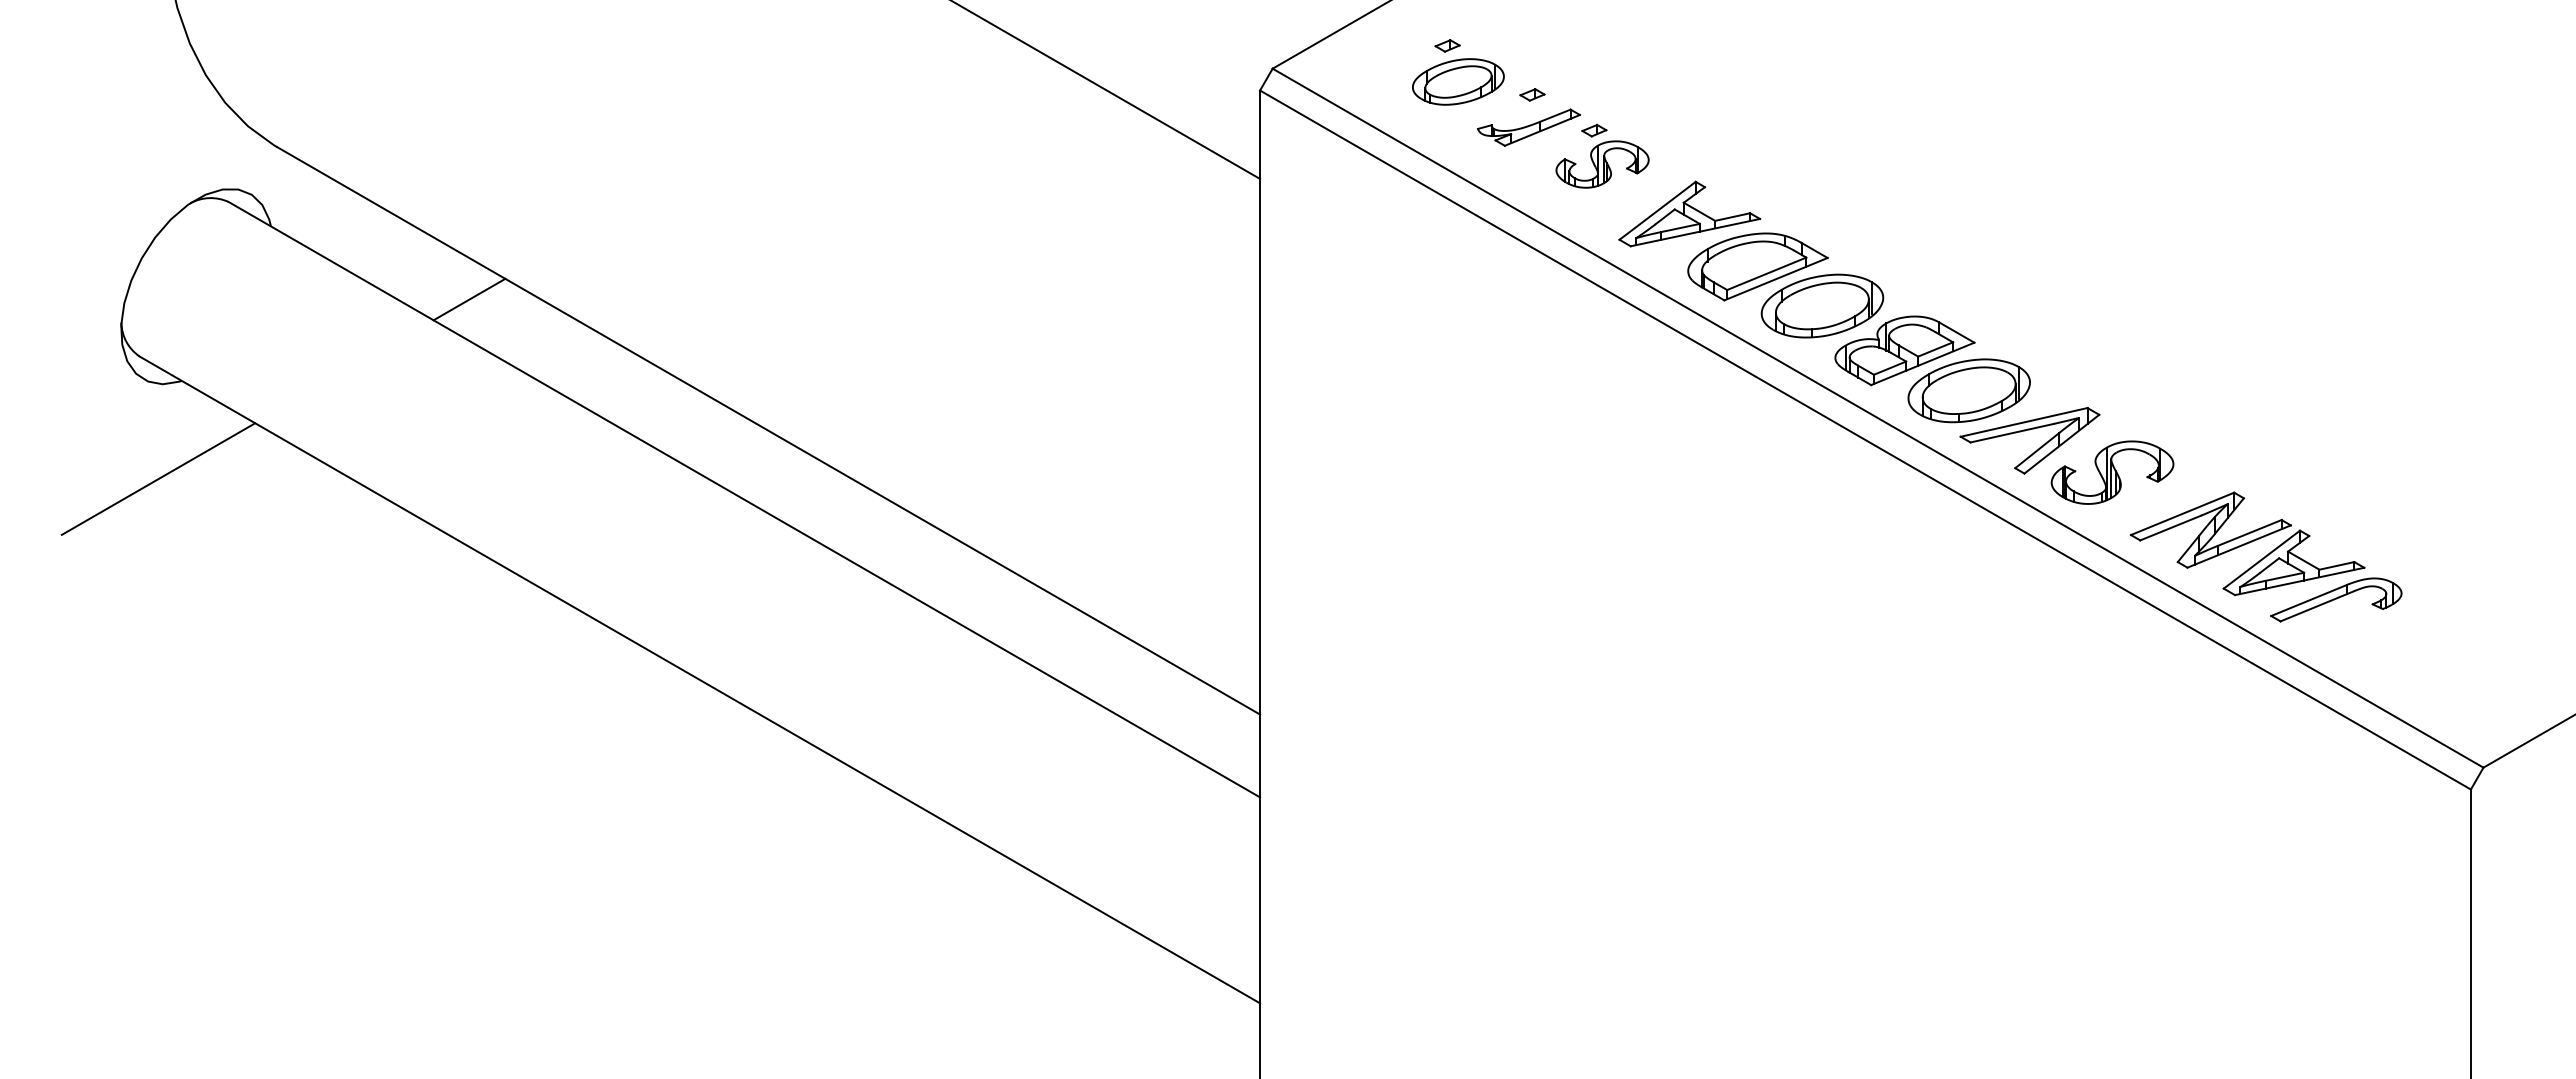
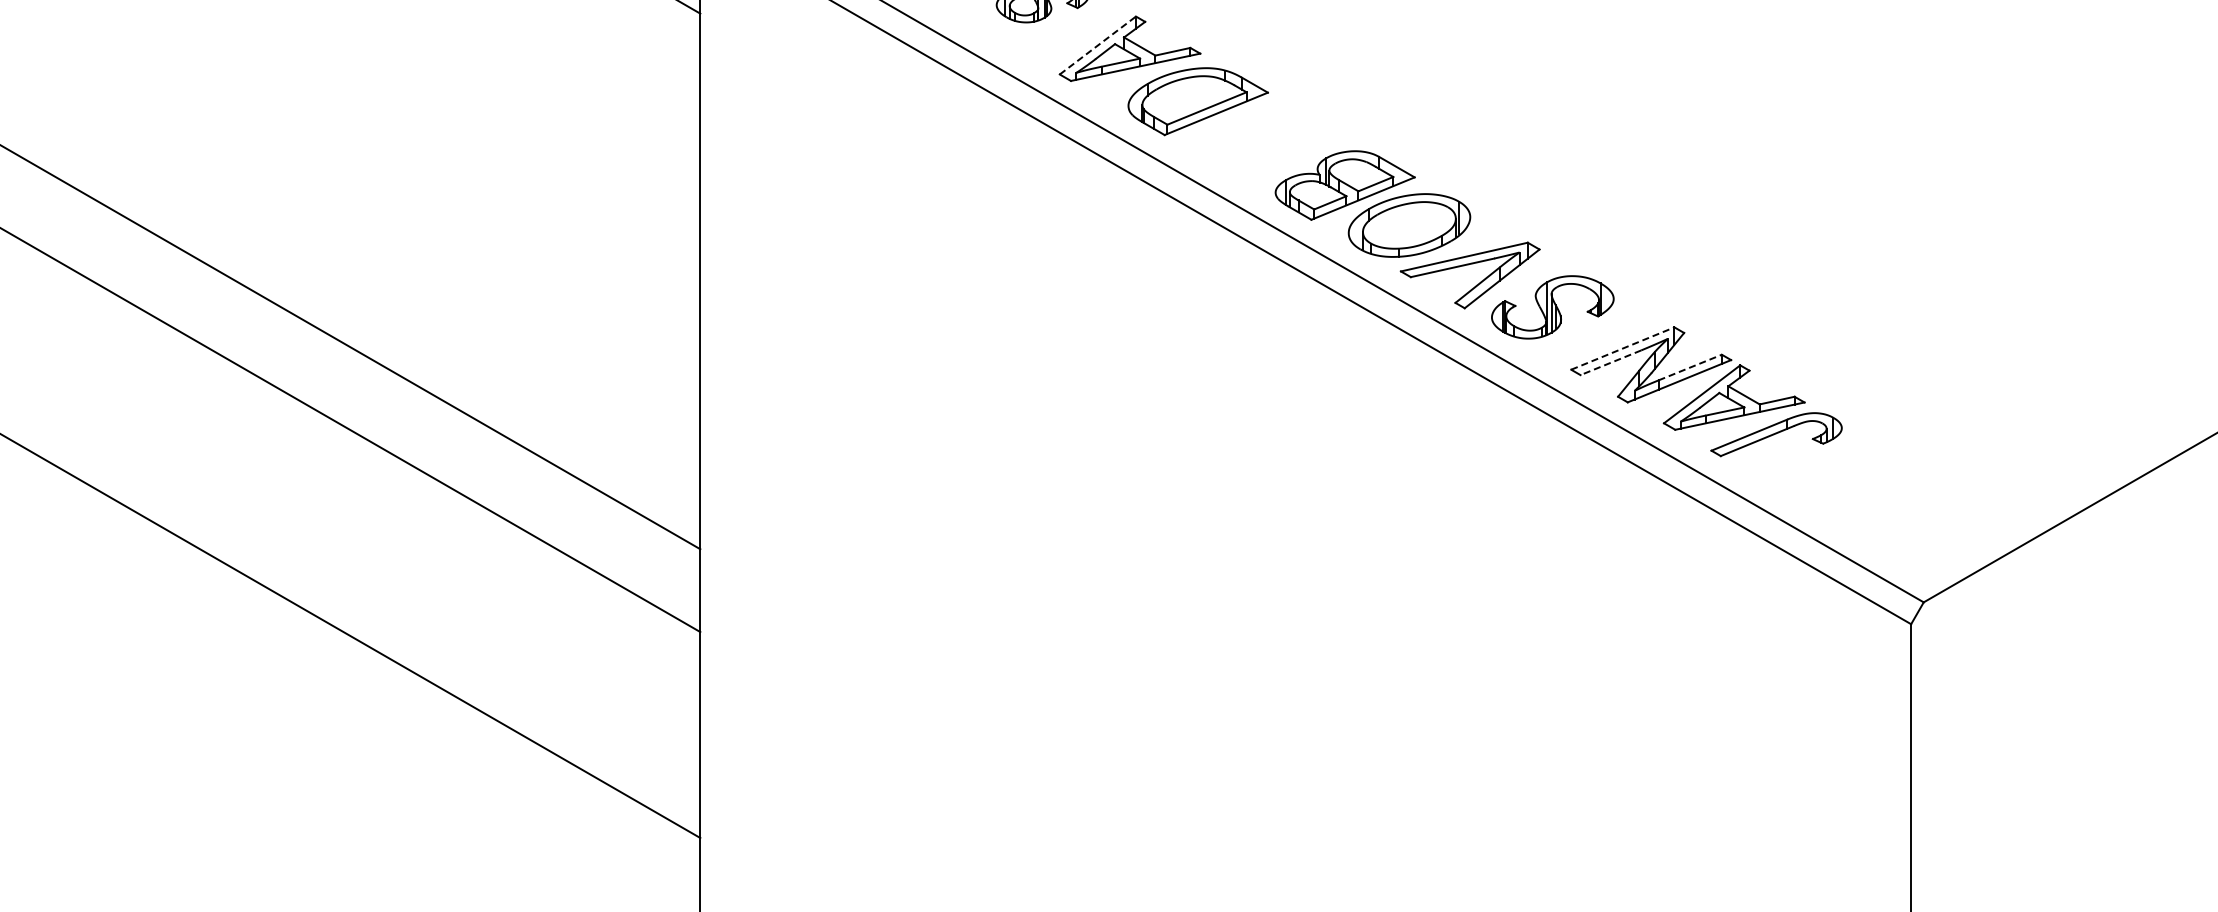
line: (1657, 210) -> (1097, 45), solid -> dashed
part: (1822, 305) -> (1262, 140), removed
line: (2182, 513) -> (1622, 348), solid -> dashed
line: (2170, 528) -> (1610, 363), solid -> dashed
line: (2250, 532) -> (1690, 367), solid -> dashed

